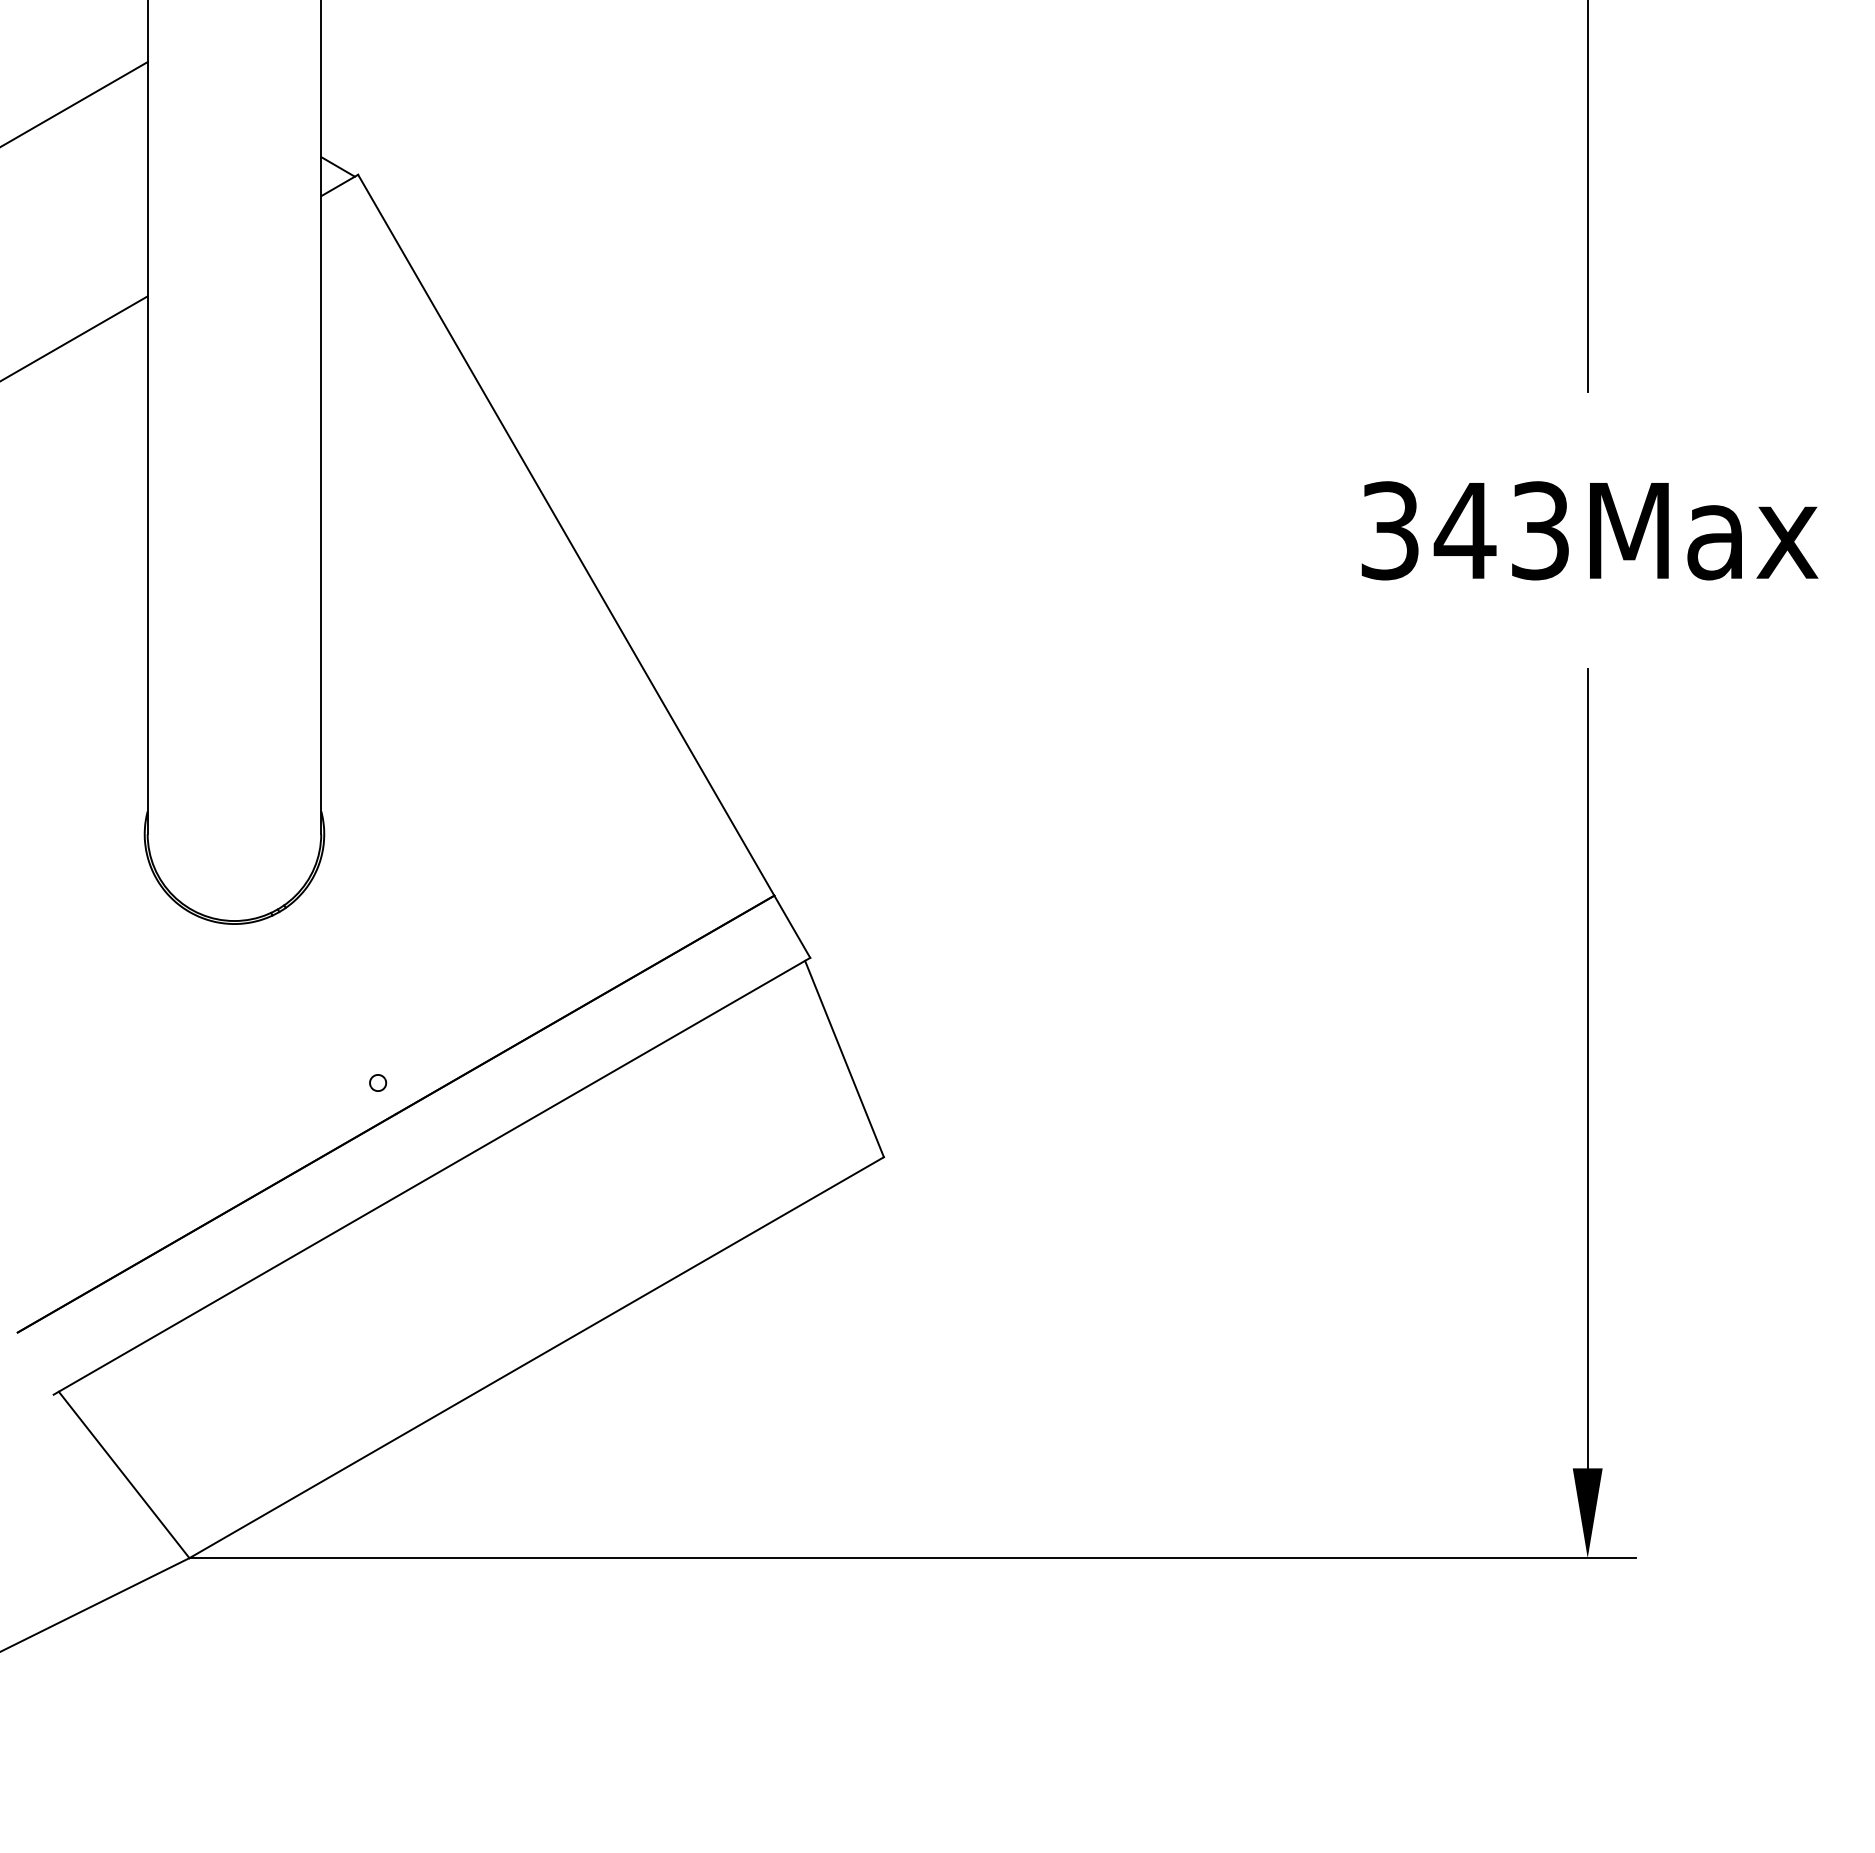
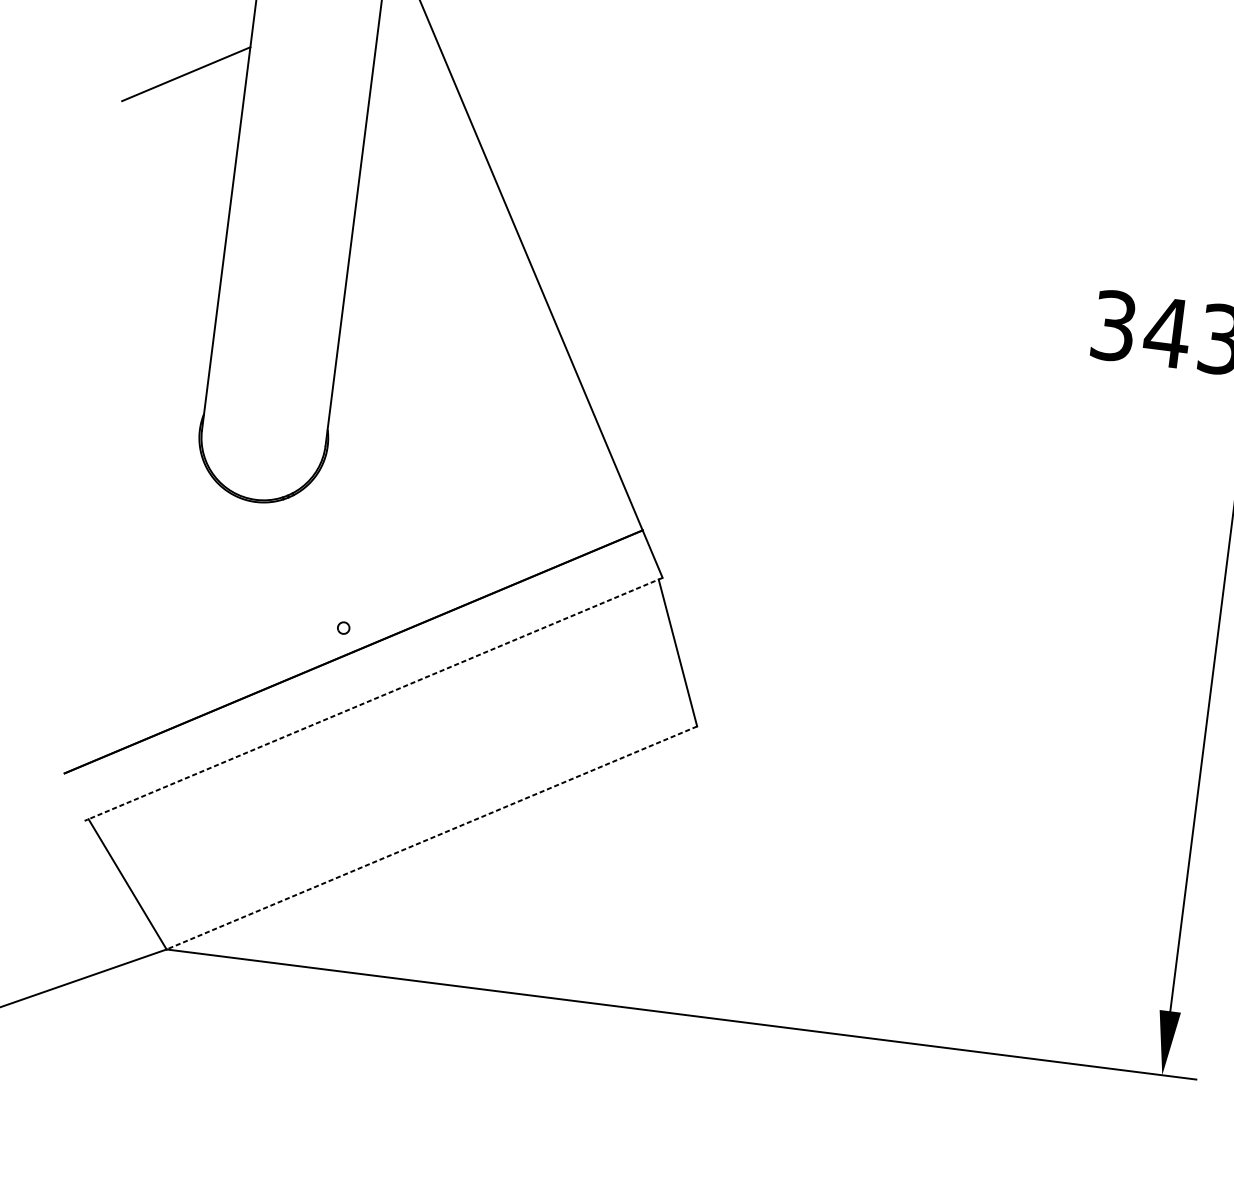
line: (431, 1176) -> (373, 699), solid -> dashed
line: (536, 1357) -> (431, 837), solid -> dashed

